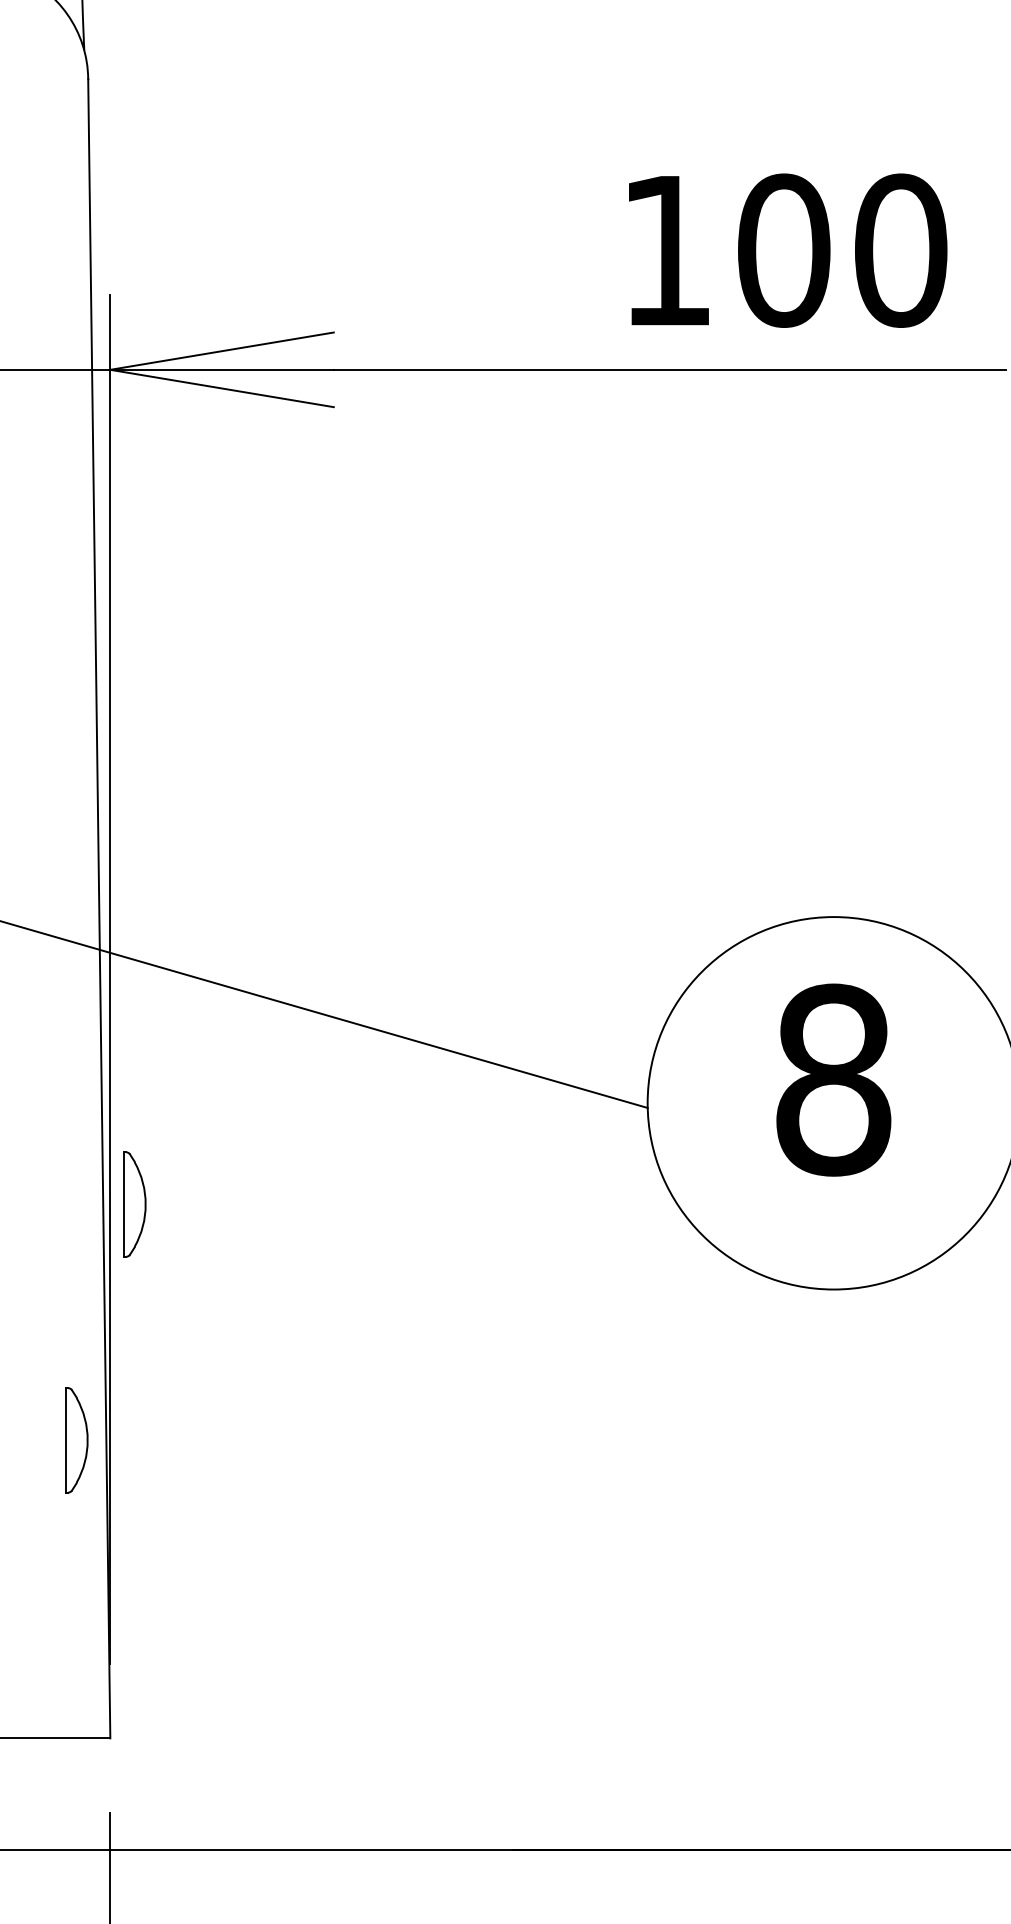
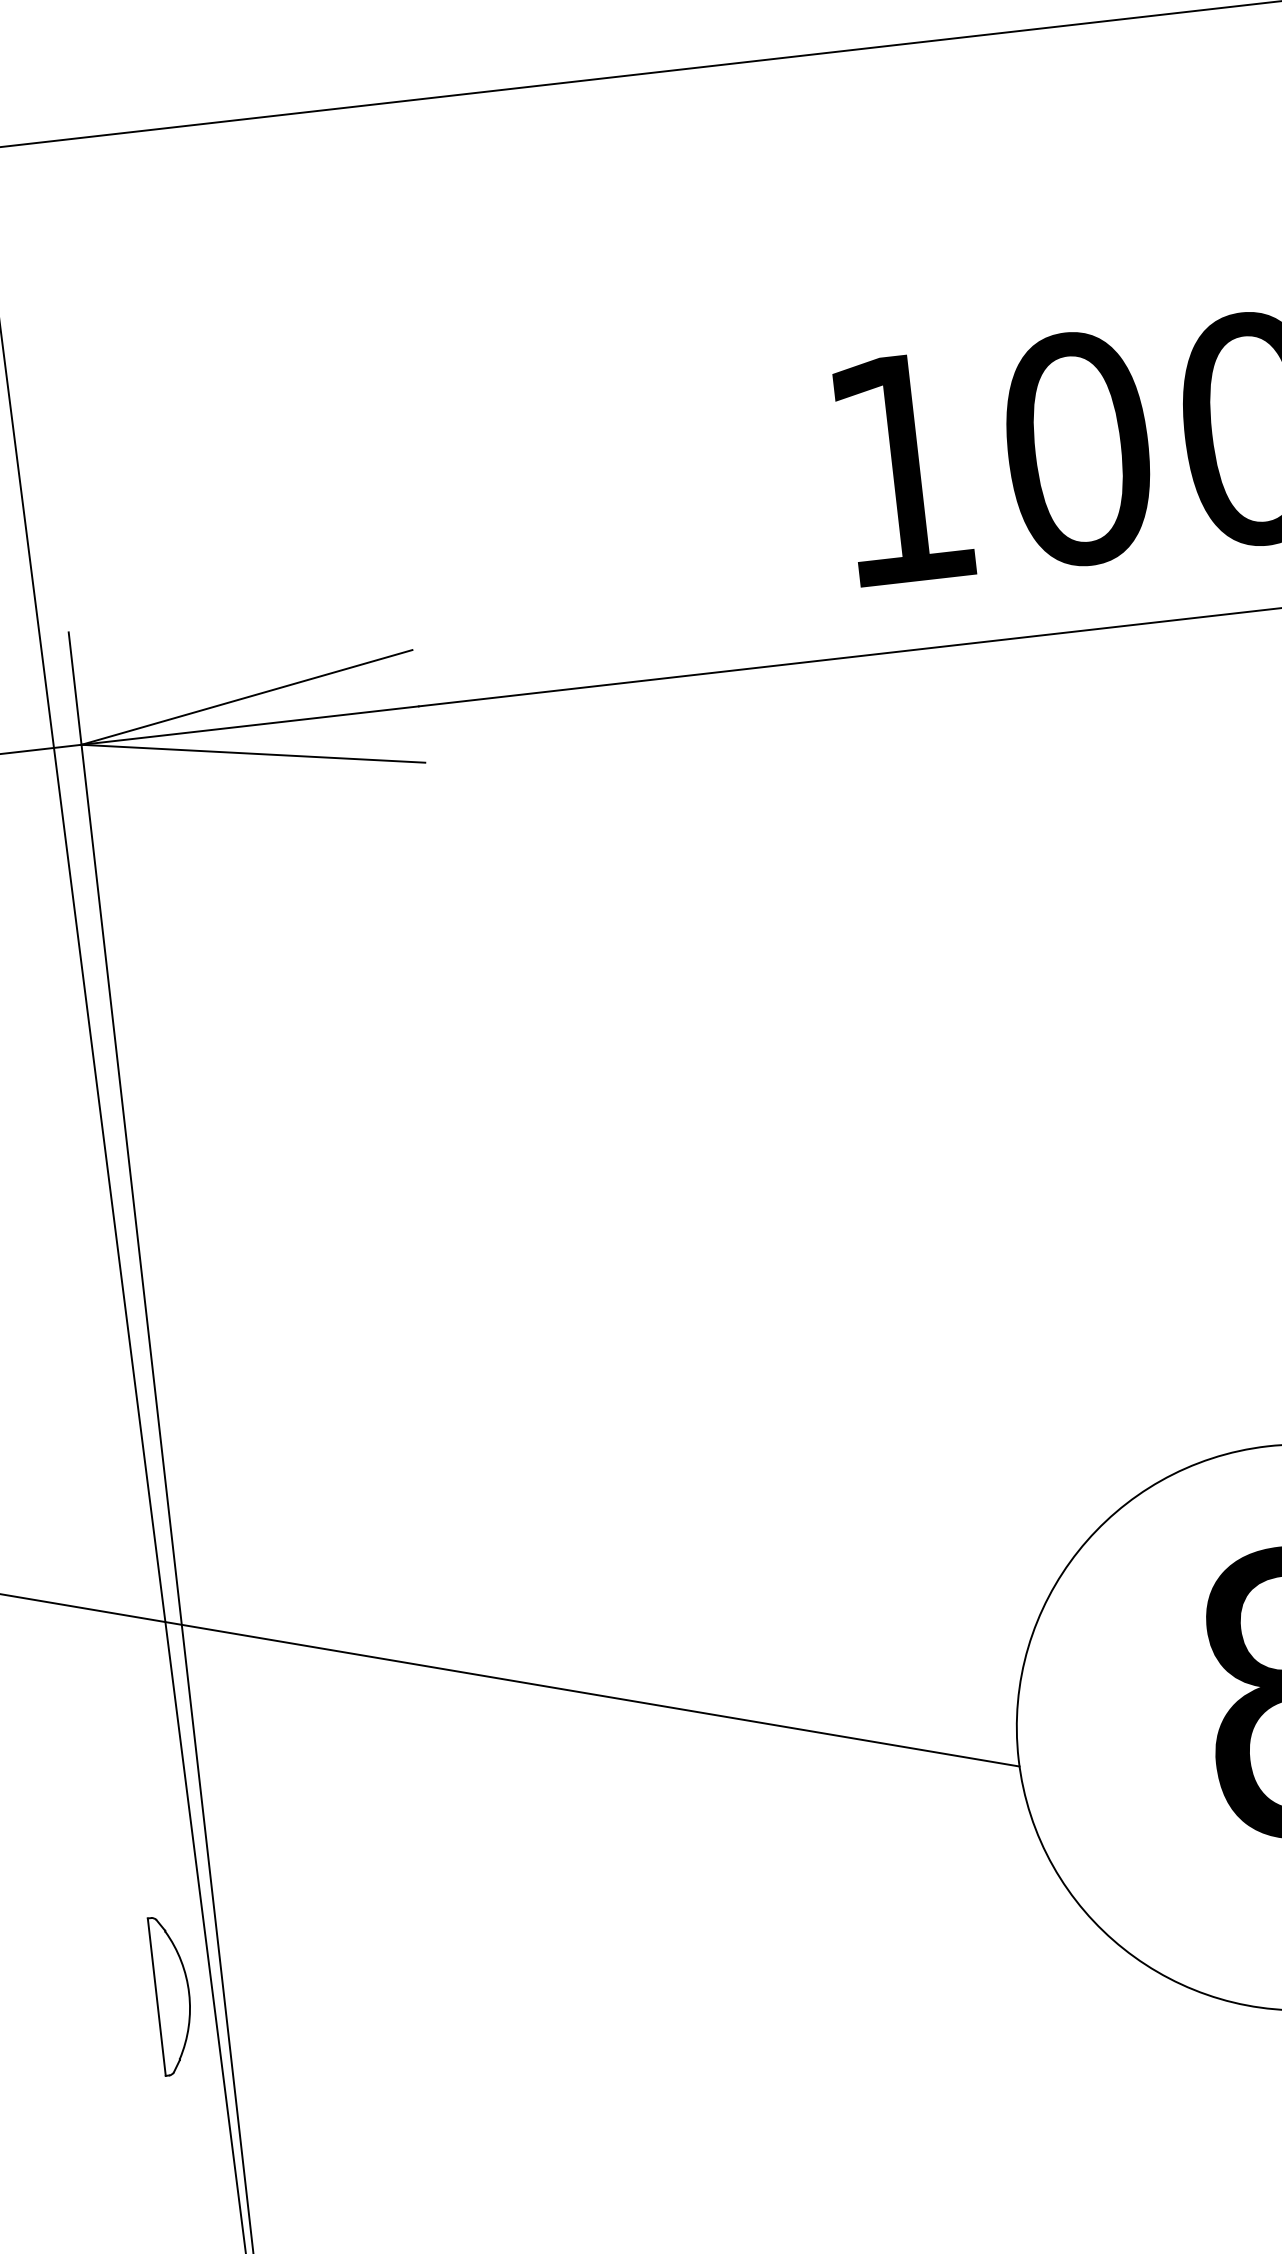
part: (134, 1204) -> (172, 1995), moved

